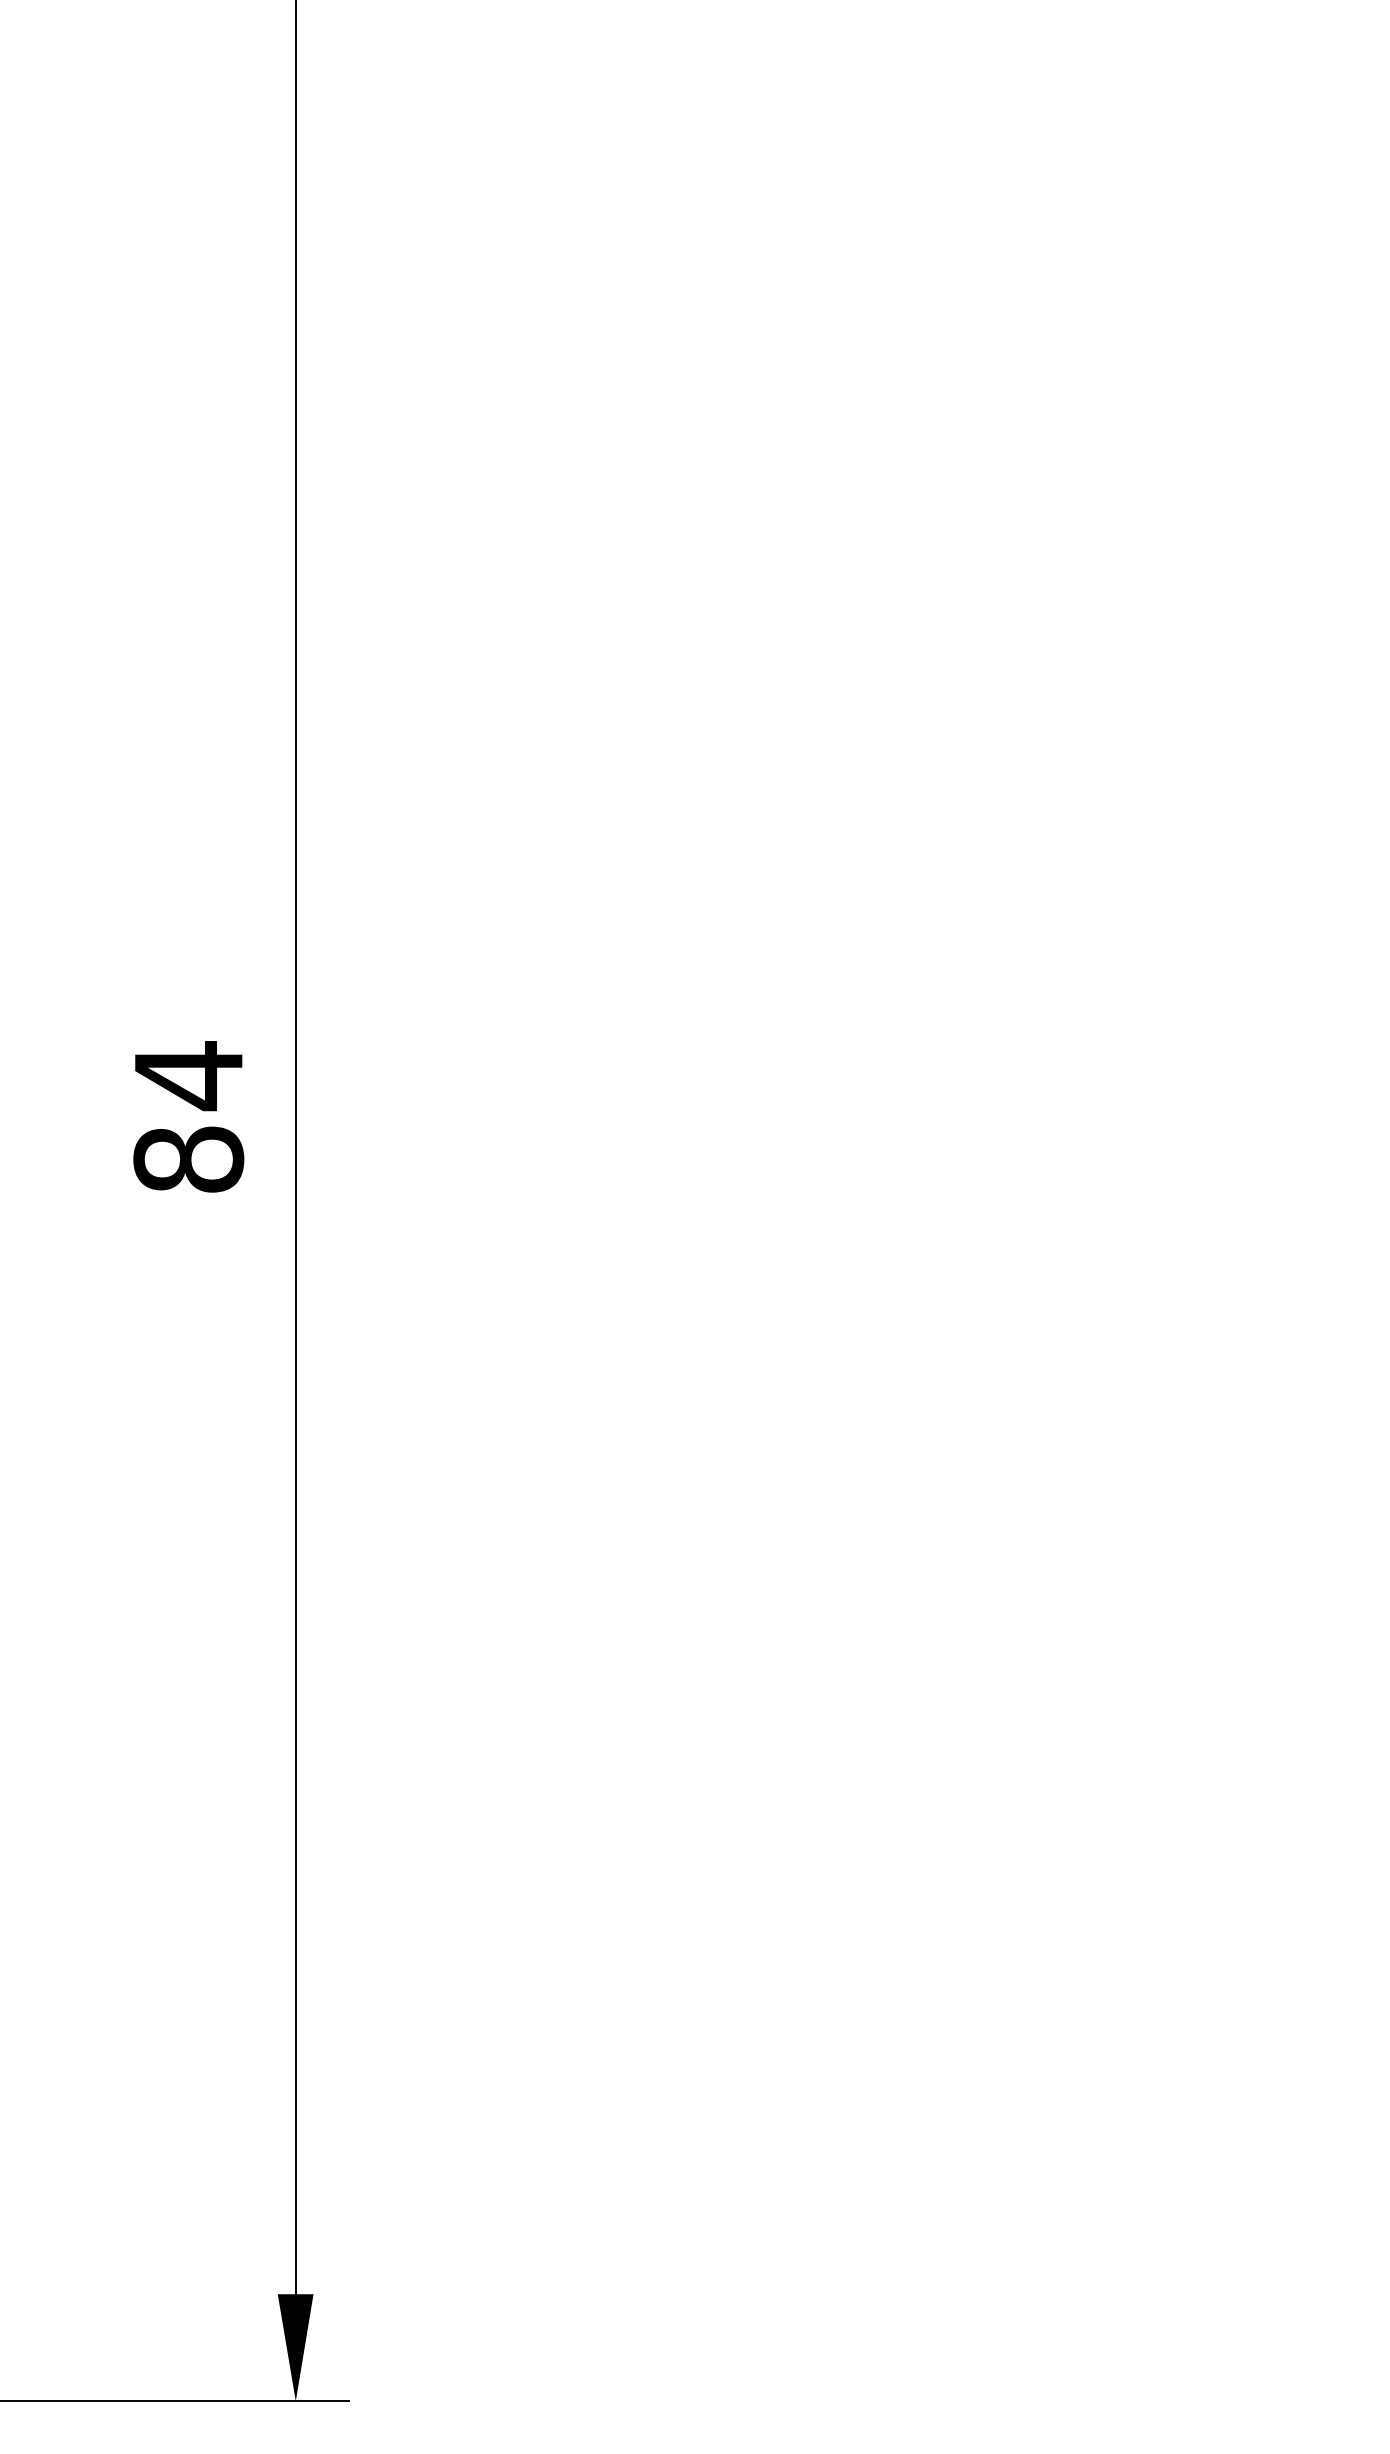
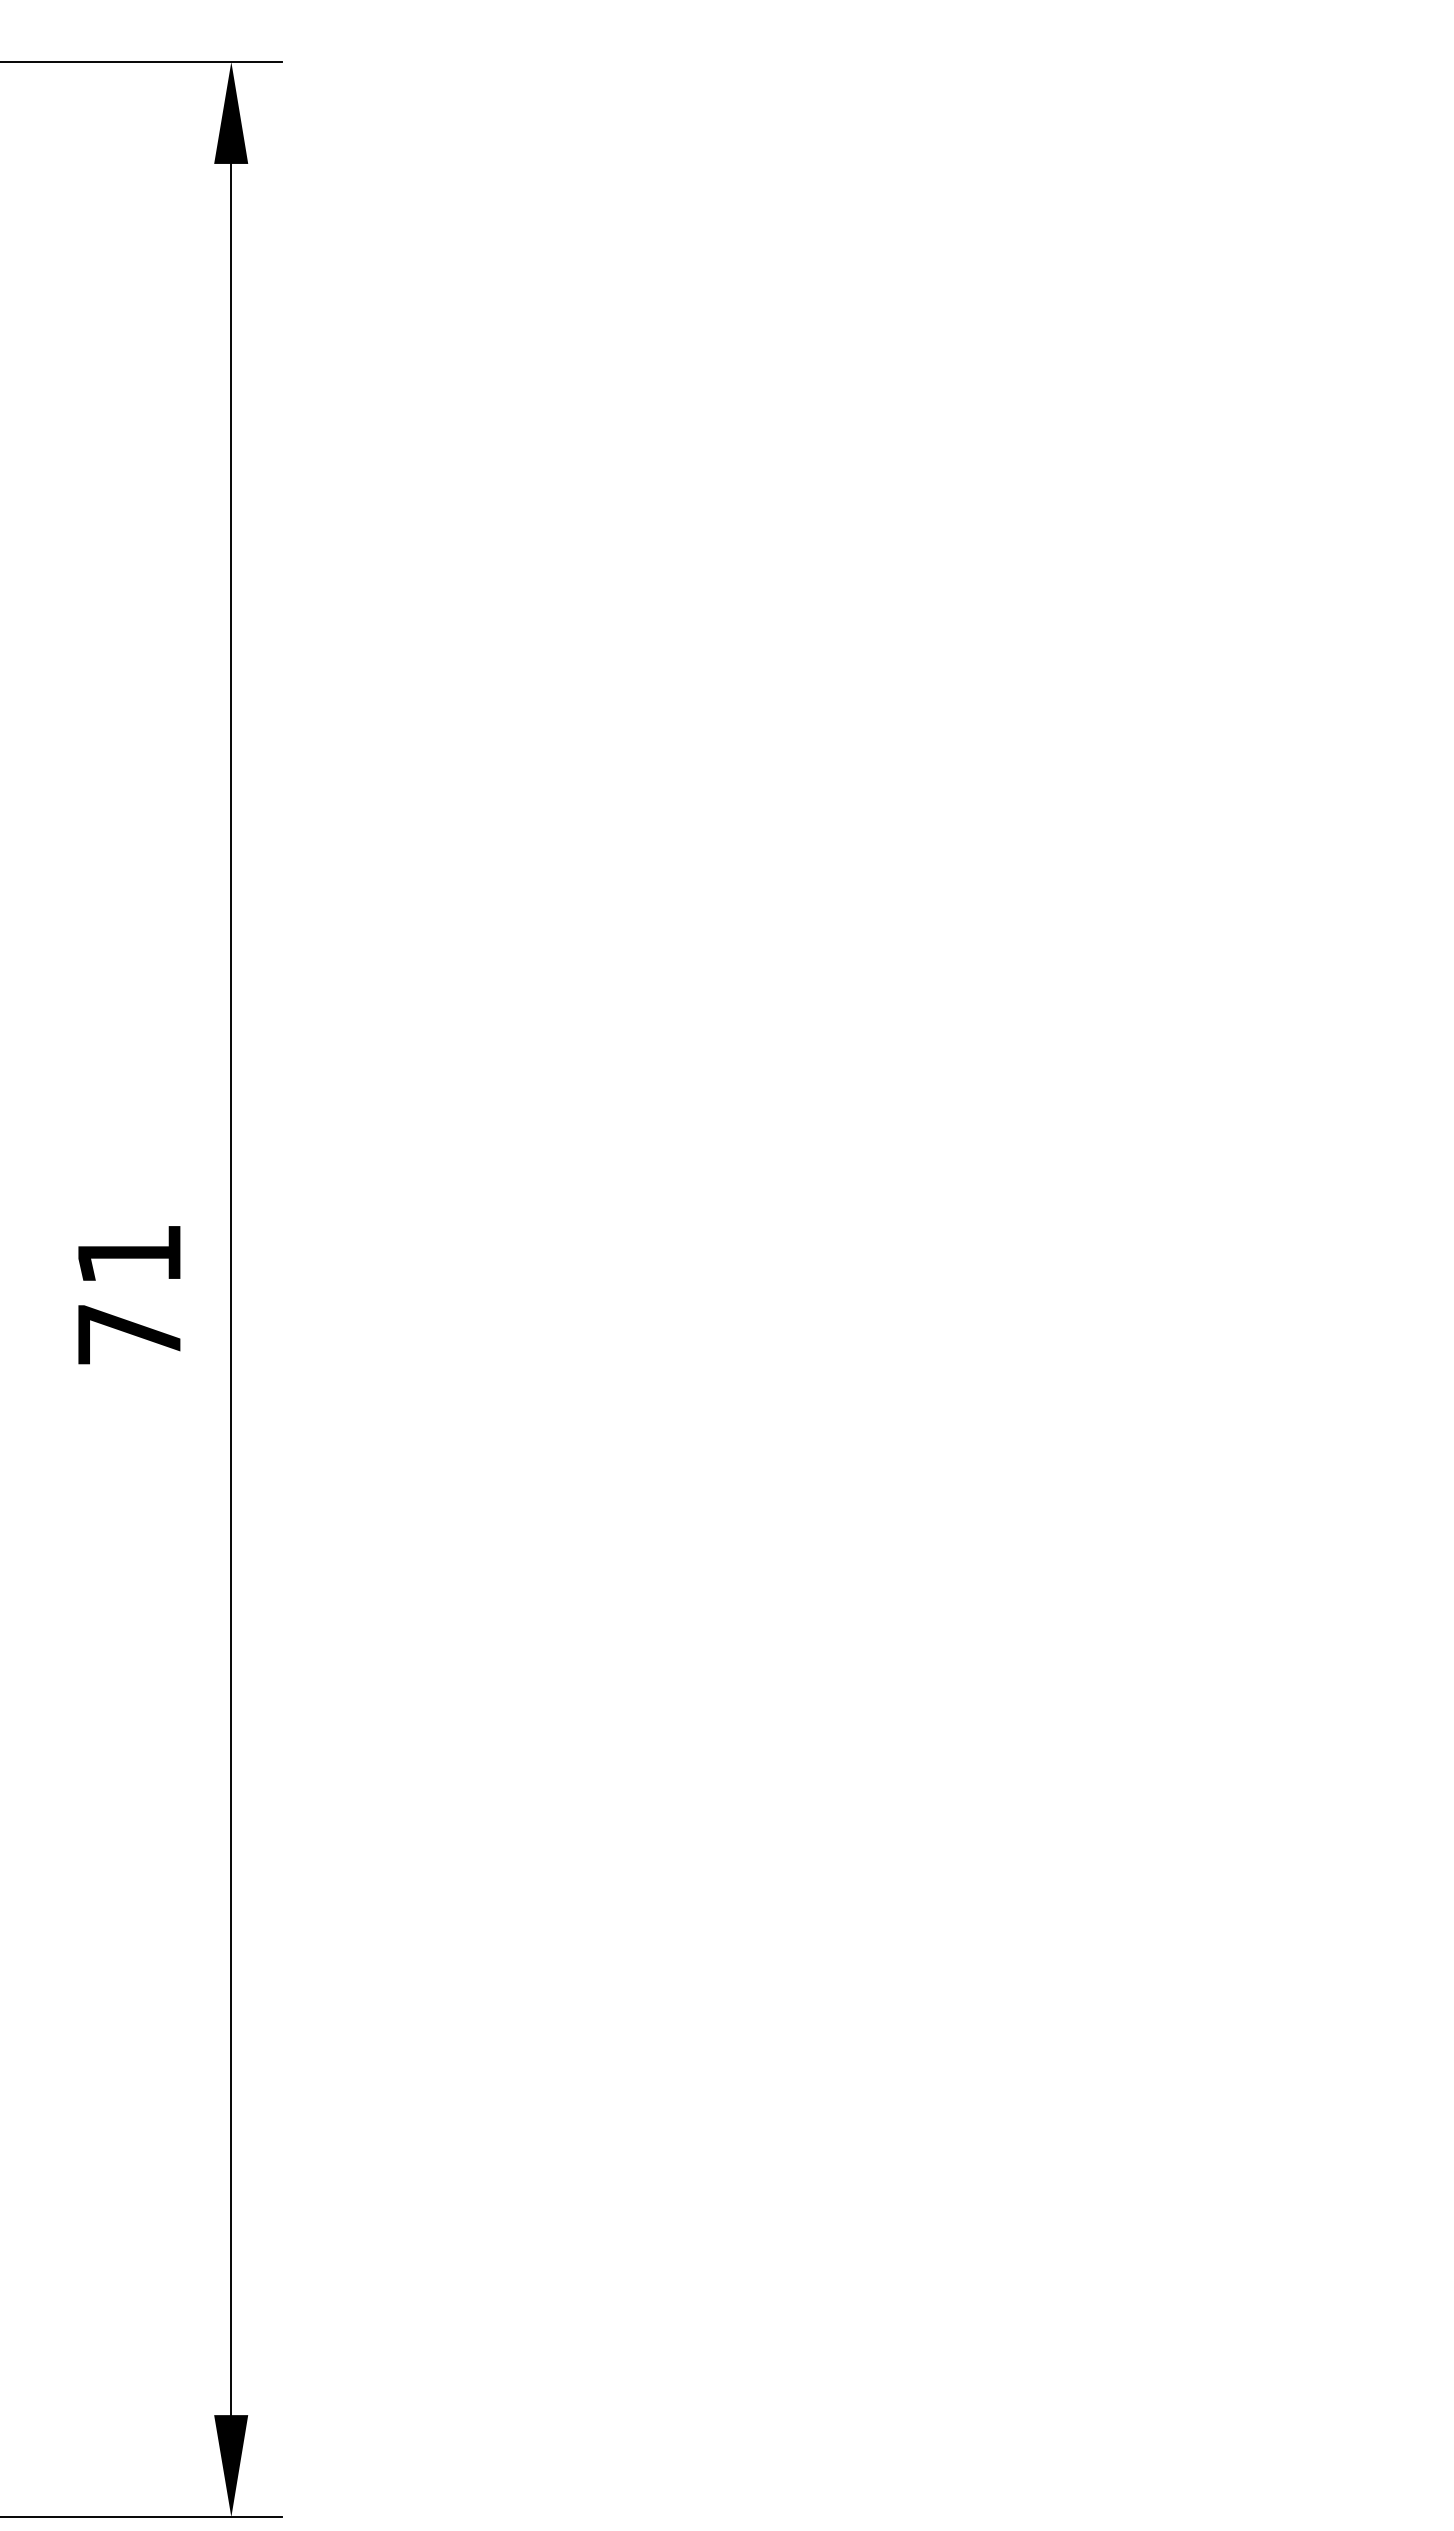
text: (188, 1116) -> (129, 1293), 84 -> 71

